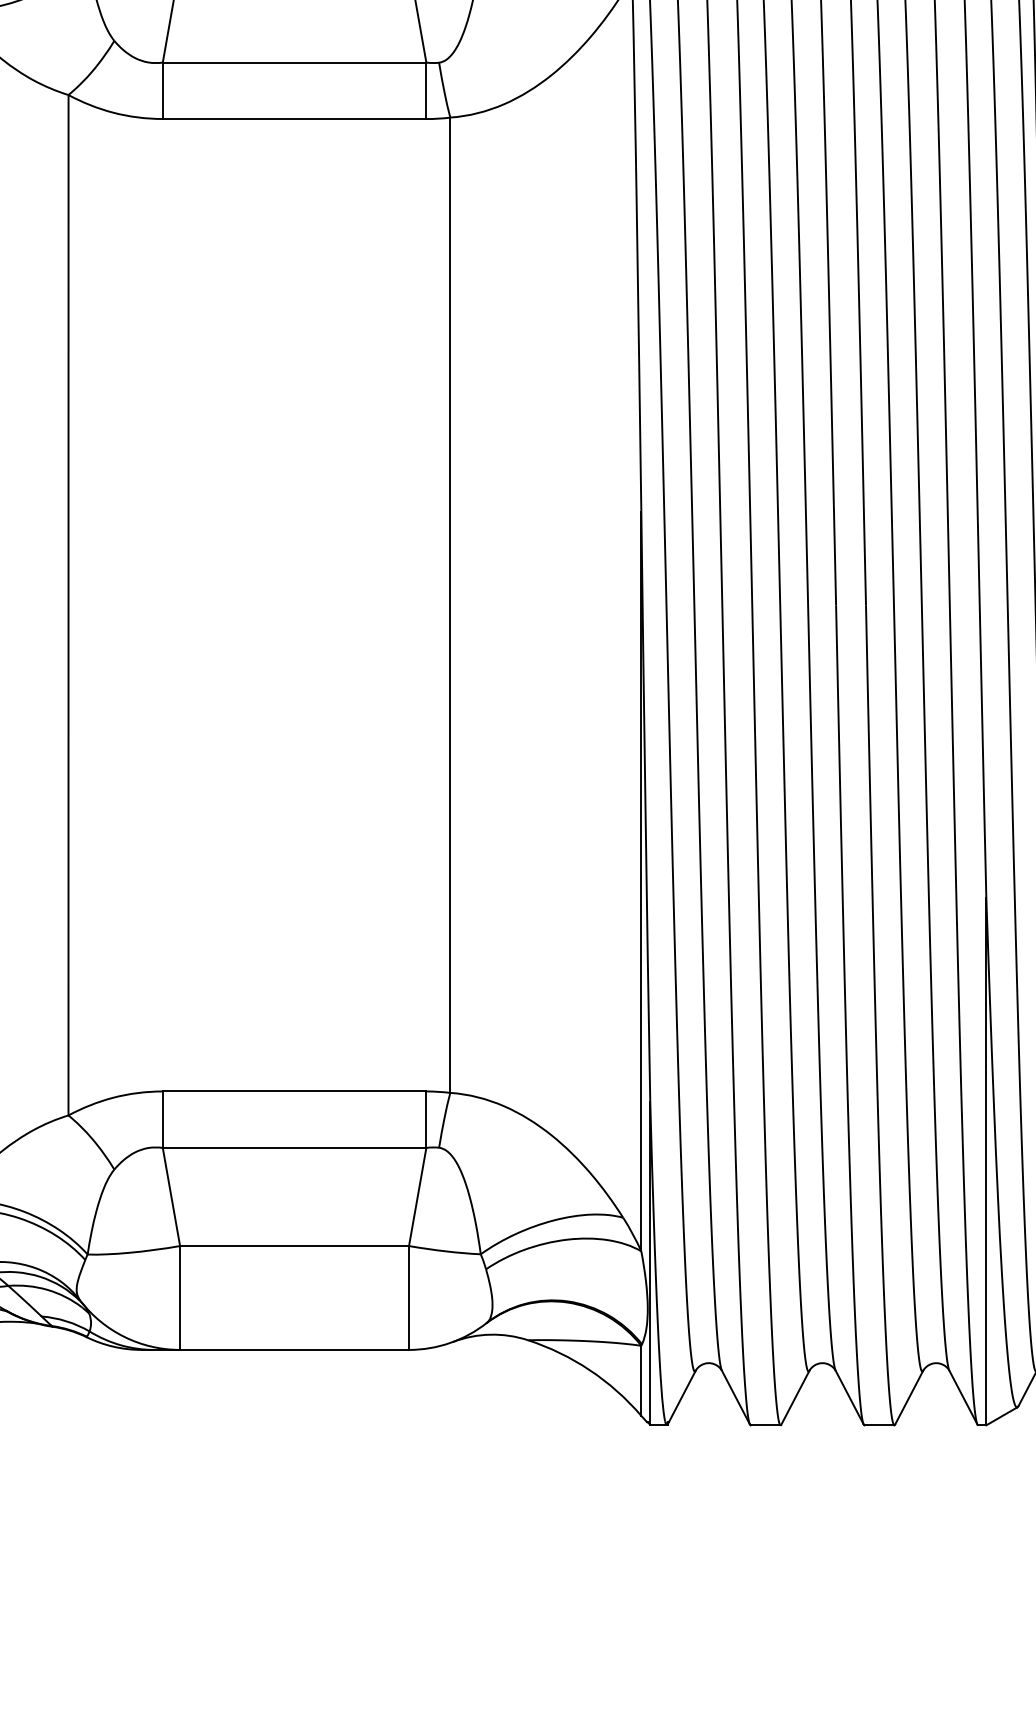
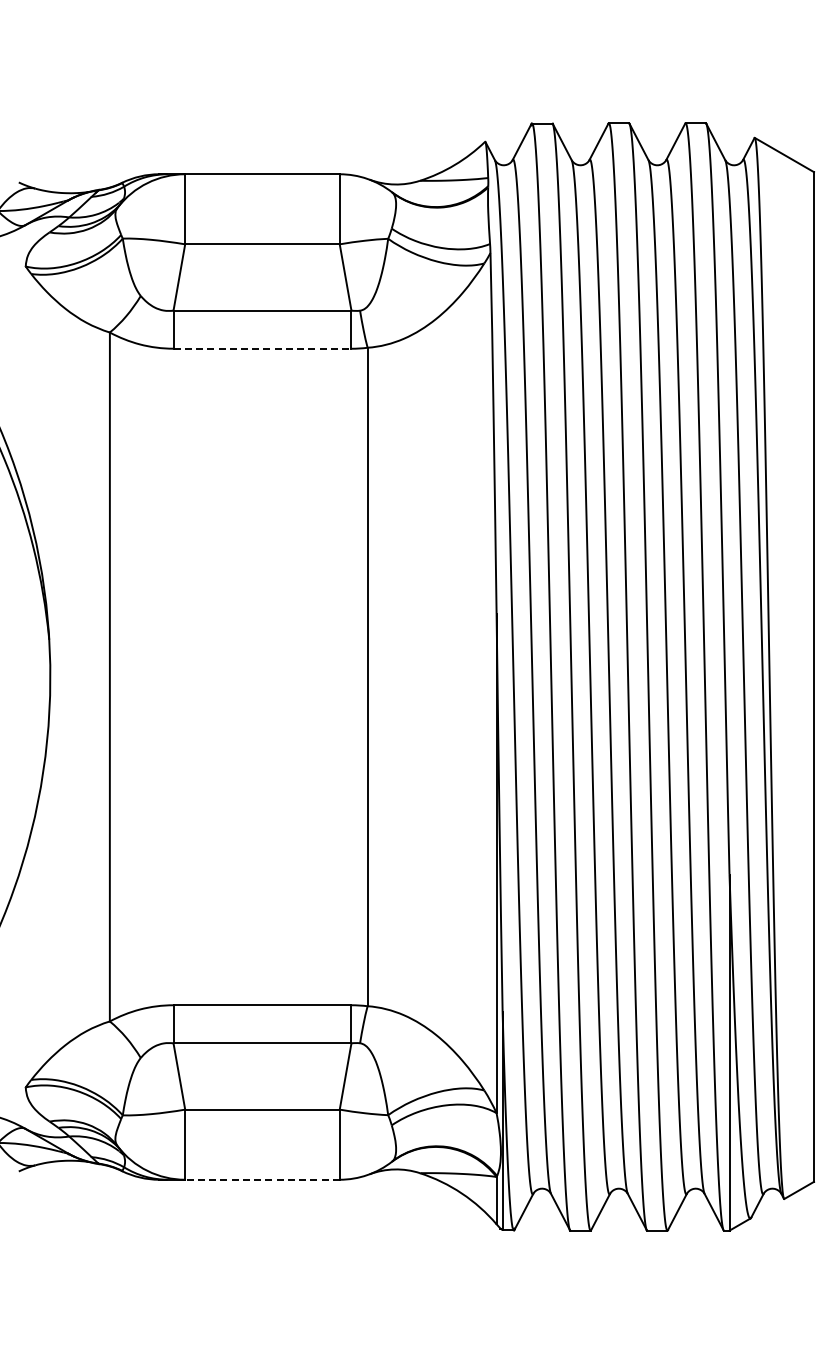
line: (294, 118) -> (262, 348), solid -> dashed
line: (293, 1349) -> (261, 1179), solid -> dashed

